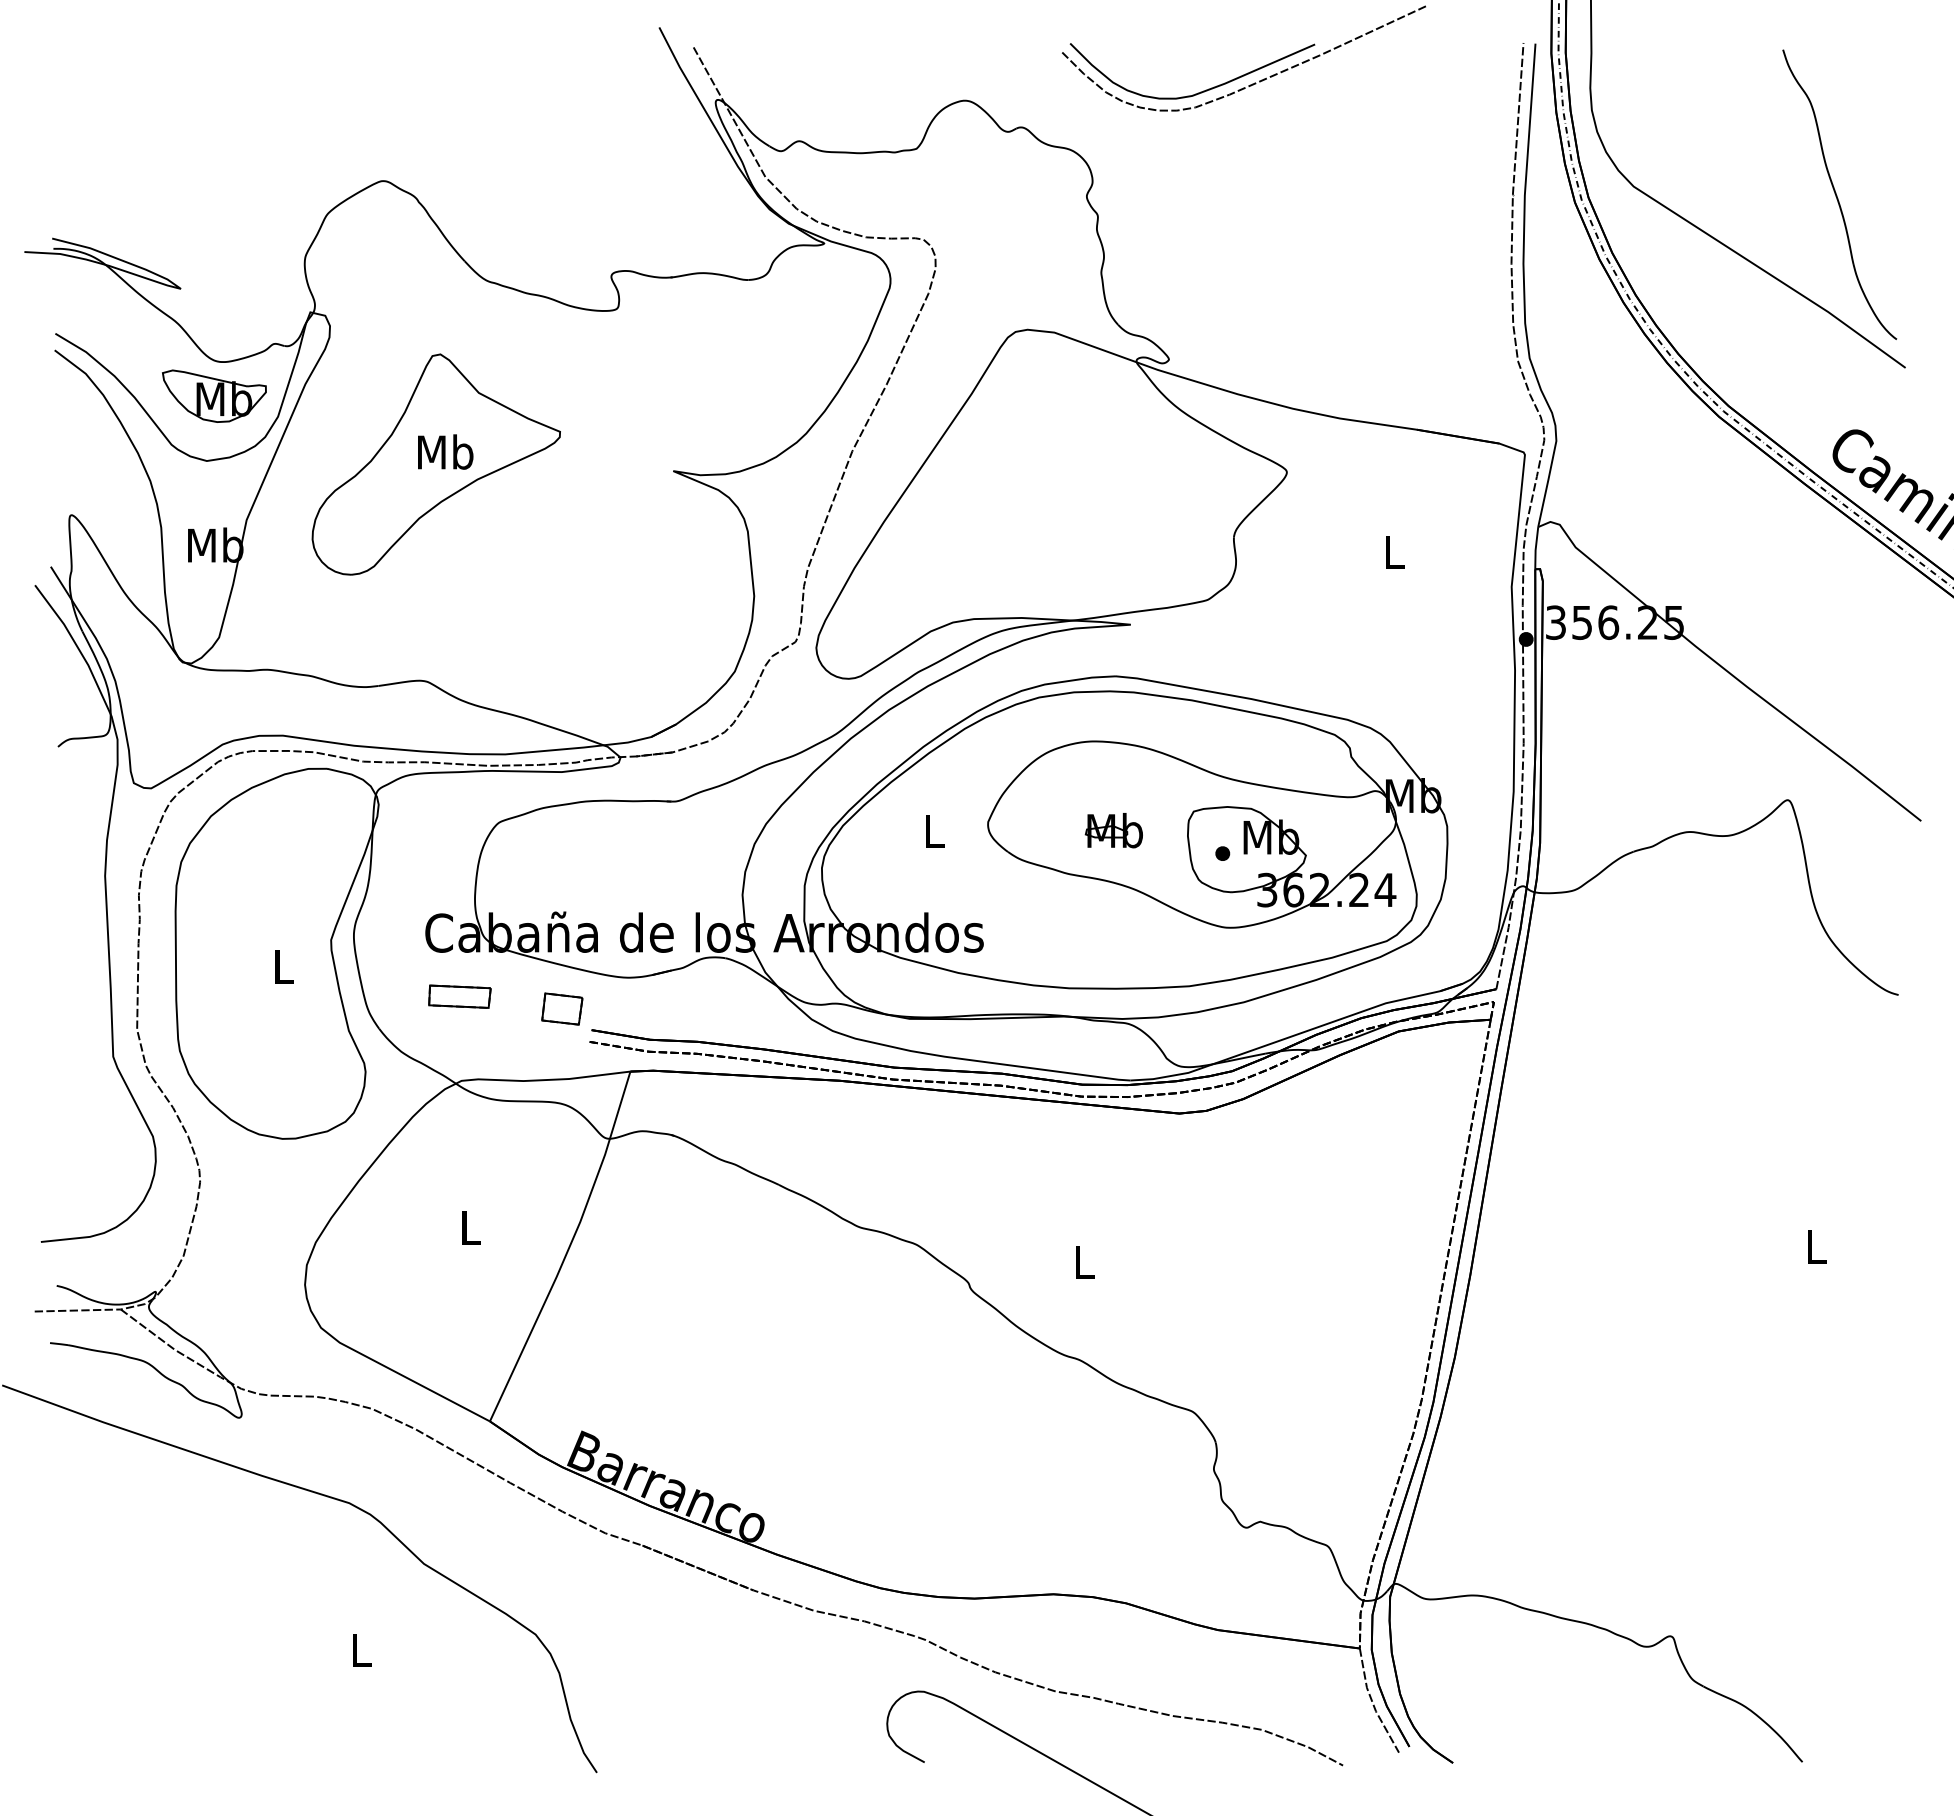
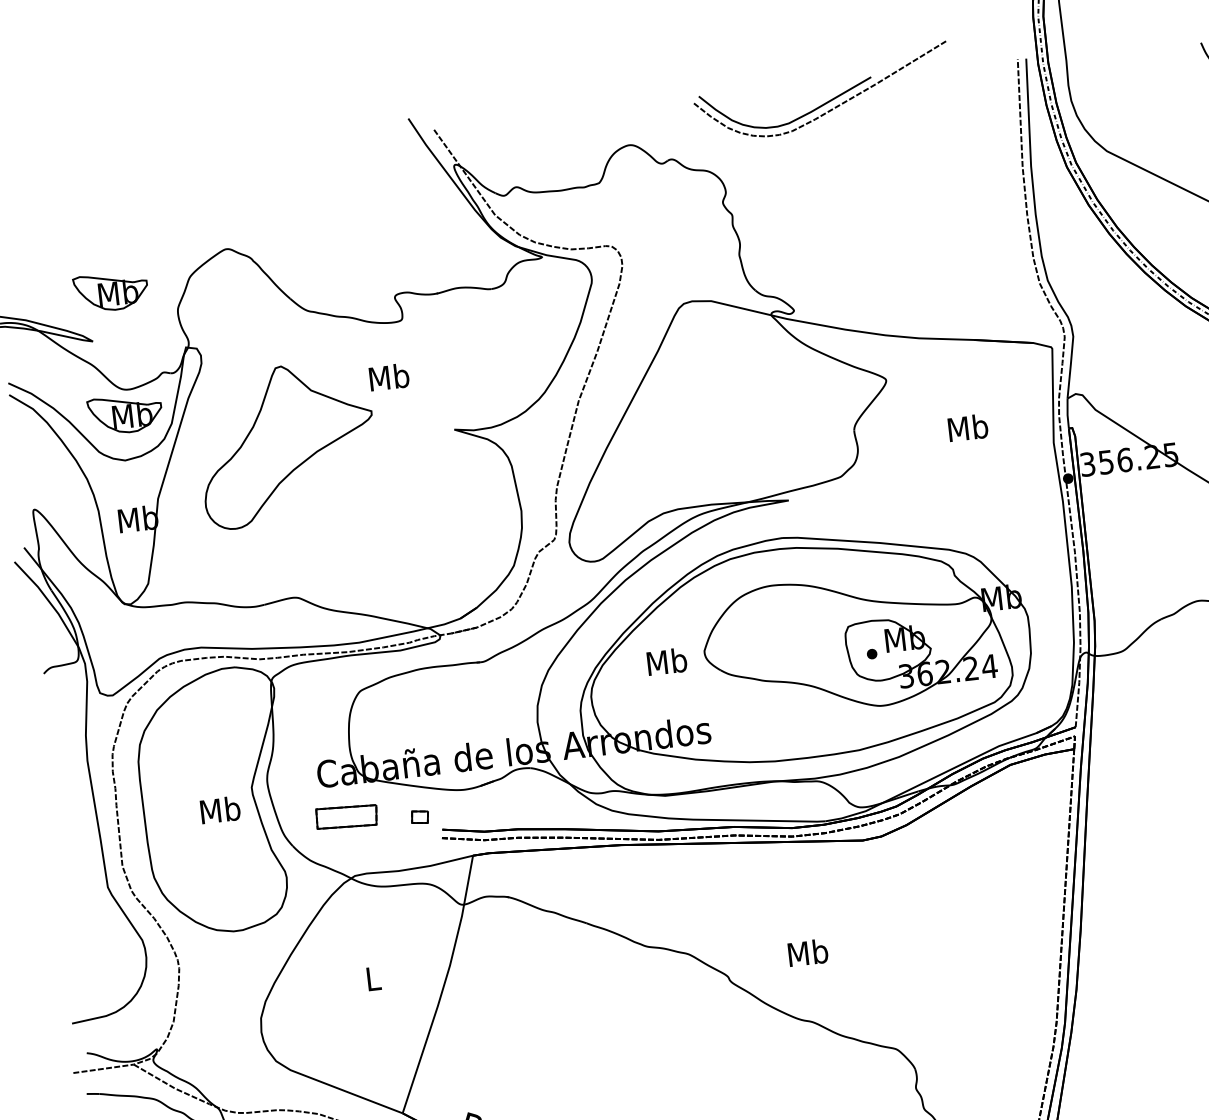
part: (214, 221) -> (111, 291), added
text: (445, 451) -> (389, 376), moved
text: (1393, 551) -> (967, 427), L -> Mb
text: (933, 830) -> (666, 661), L -> Mb
part: (1113, 830) -> (793, 646), removed
text: (283, 966) -> (220, 809), L -> Mb
part: (459, 996) -> (346, 816), size x1.4
part: (562, 1008) -> (420, 816), size x0.6
text: (1084, 1261) -> (808, 952), L -> Mb

